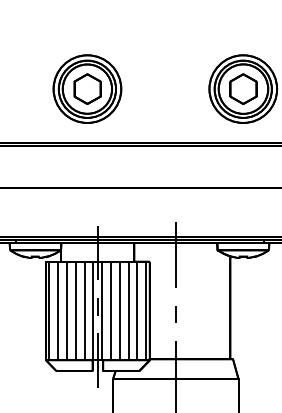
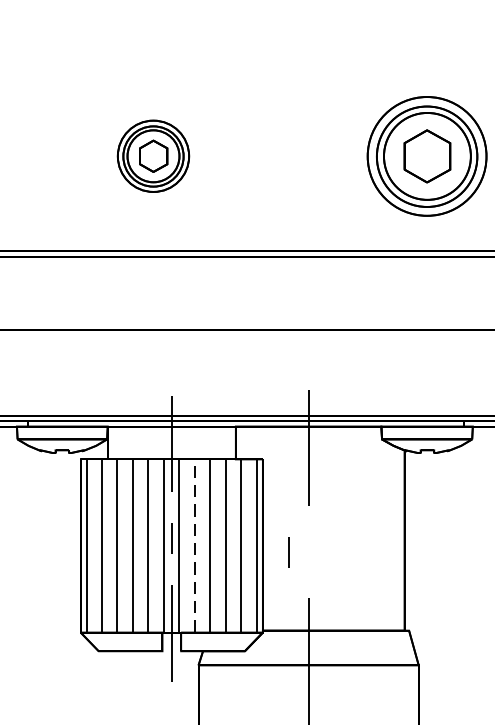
part: (87, 88) -> (153, 155), size x0.6
line: (110, 310) -> (193, 545), solid -> dashed
line: (175, 314) -> (288, 552), moved

